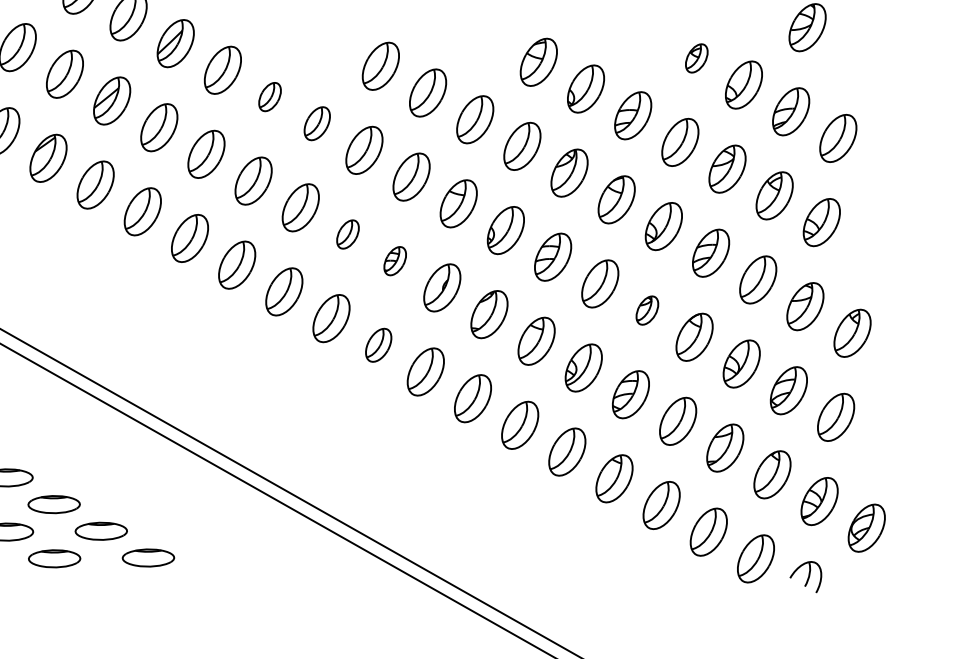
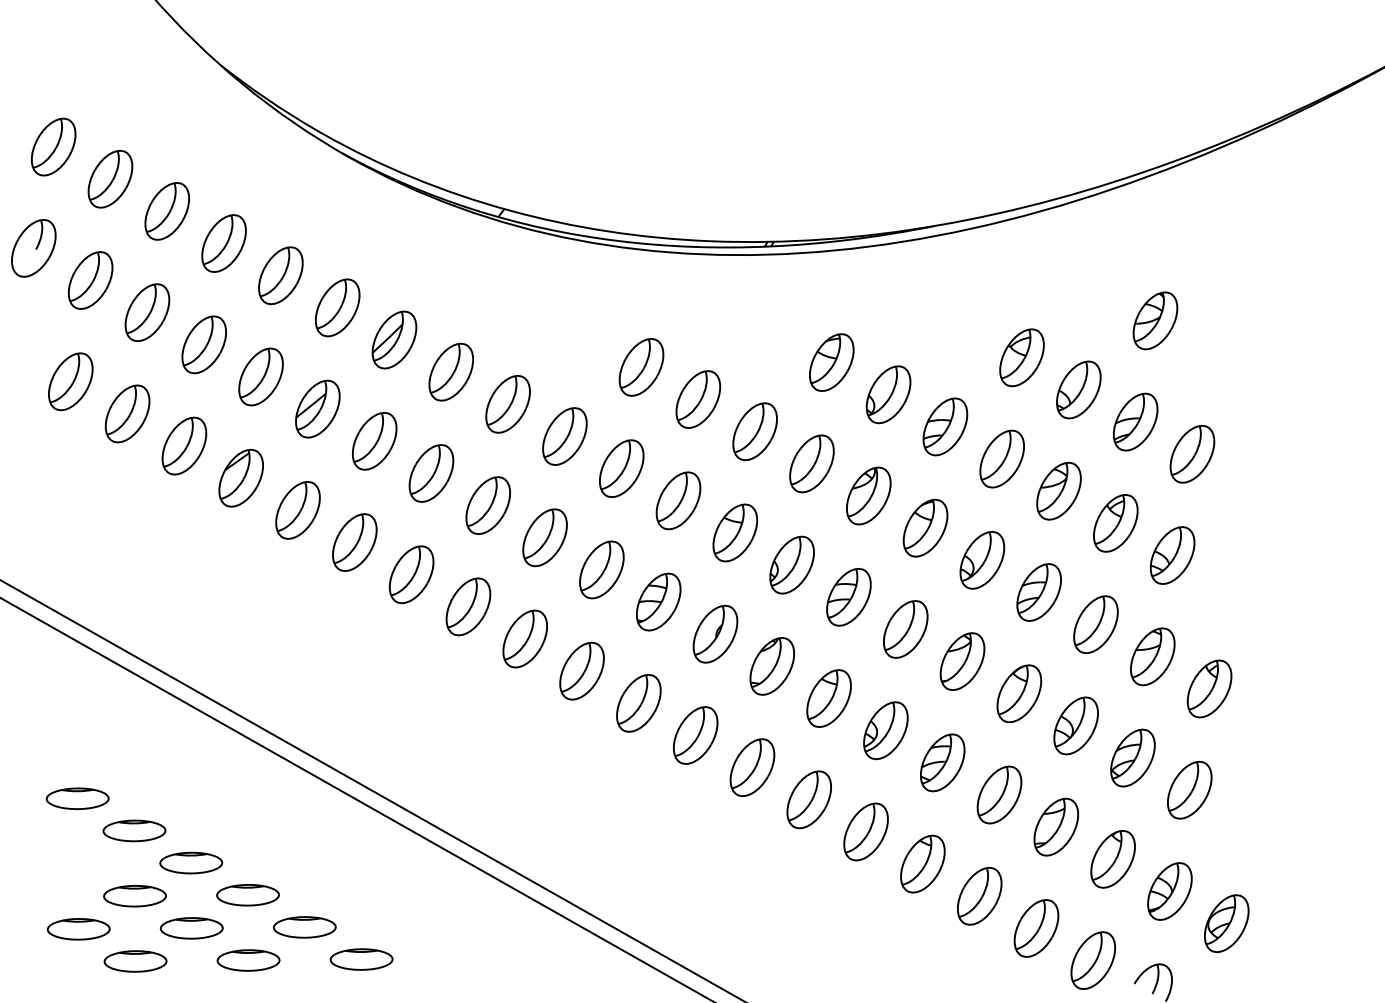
part: (696, 58) -> (1021, 357), size x1.67
part: (269, 97) -> (507, 404), size x1.67
part: (316, 123) -> (564, 436), size x1.43
part: (347, 234) -> (601, 569), size x1.67
part: (394, 260) -> (658, 601), size x1.67
part: (647, 310) -> (962, 661), size x1.67
part: (378, 345) -> (638, 703), size x1.43

